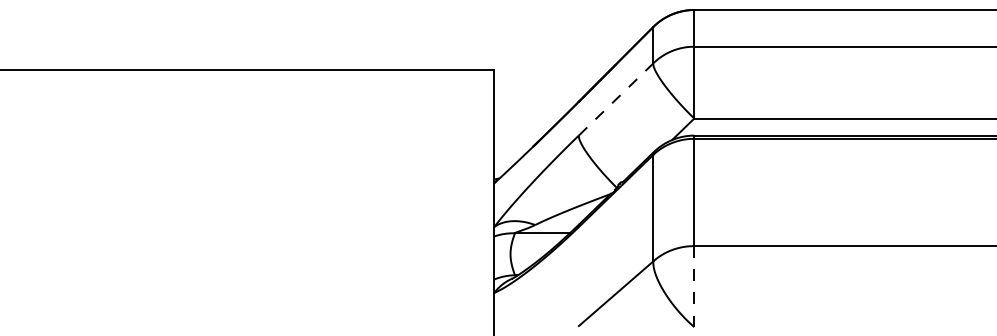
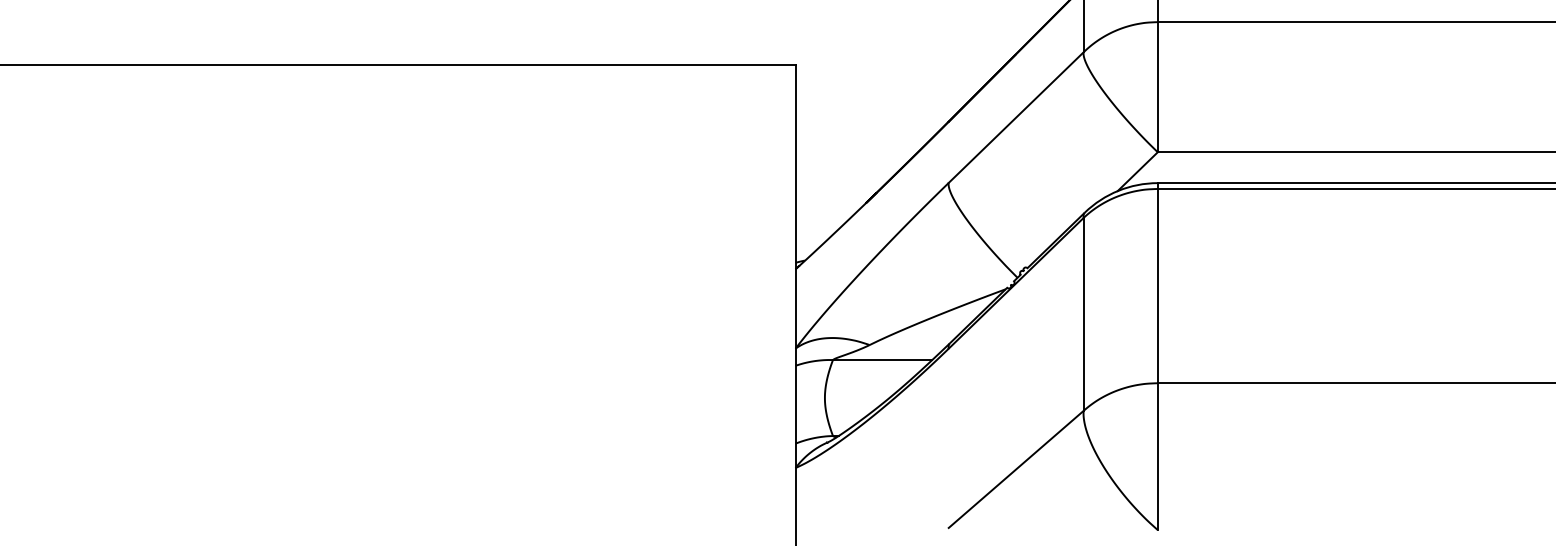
line: (616, 99) -> (1016, 117), dashed -> solid
line: (694, 286) -> (1158, 456), dashed -> solid

